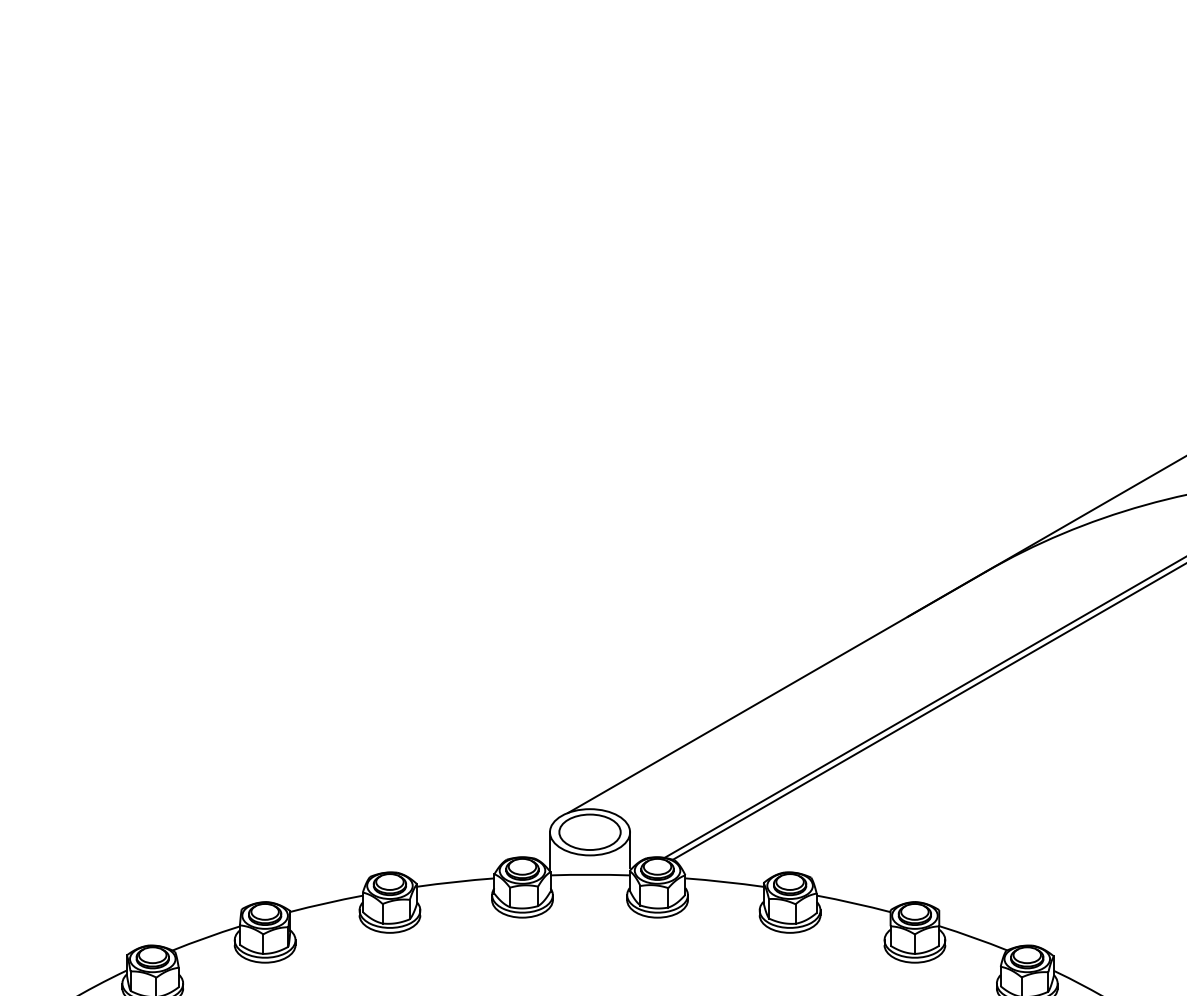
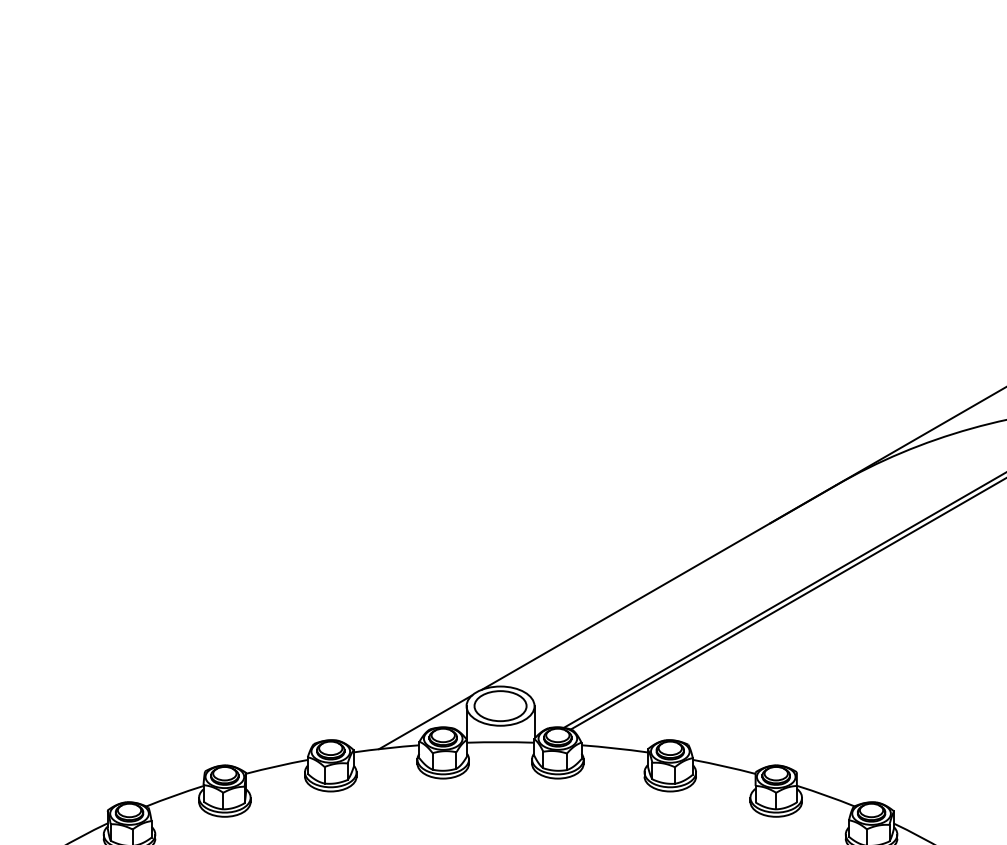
line: (501, 851) -> (425, 722), added

